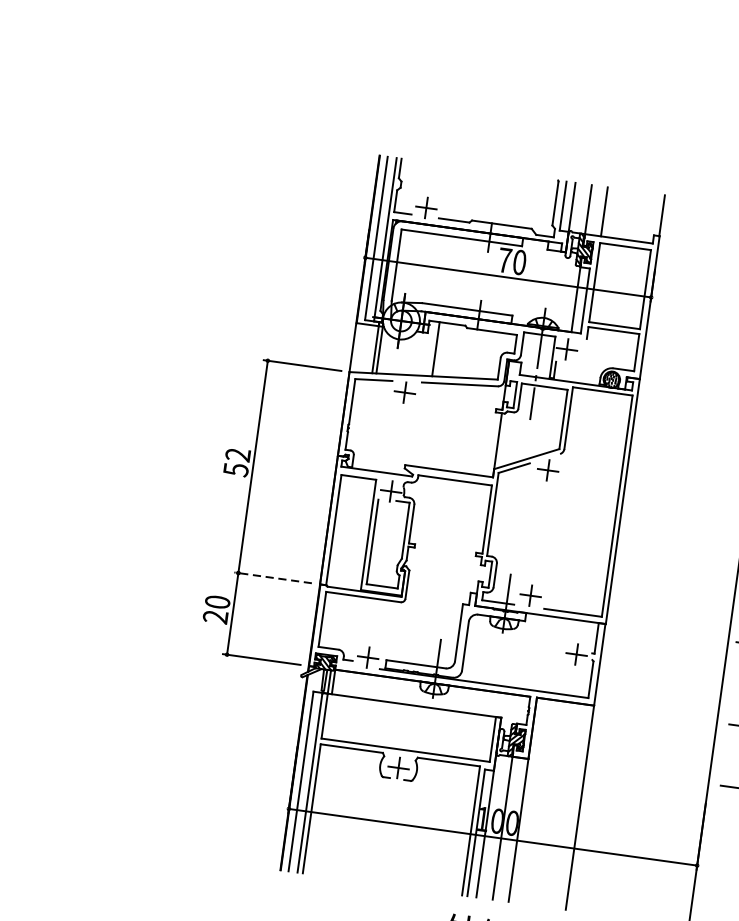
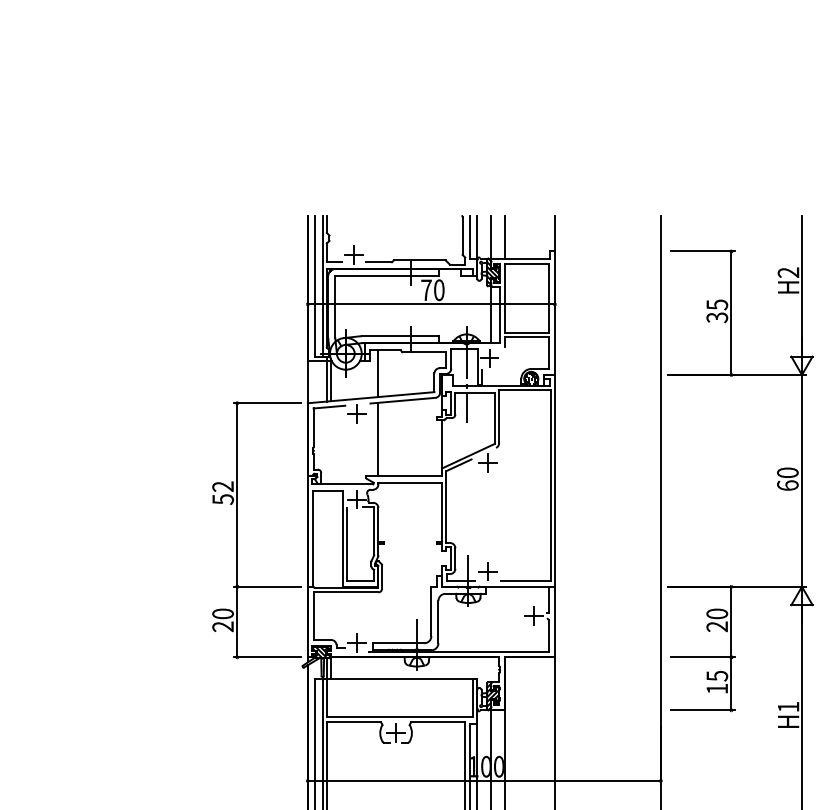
line: (425, 424) -> (378, 438), added
line: (273, 577) -> (267, 586), dashed -> solid

